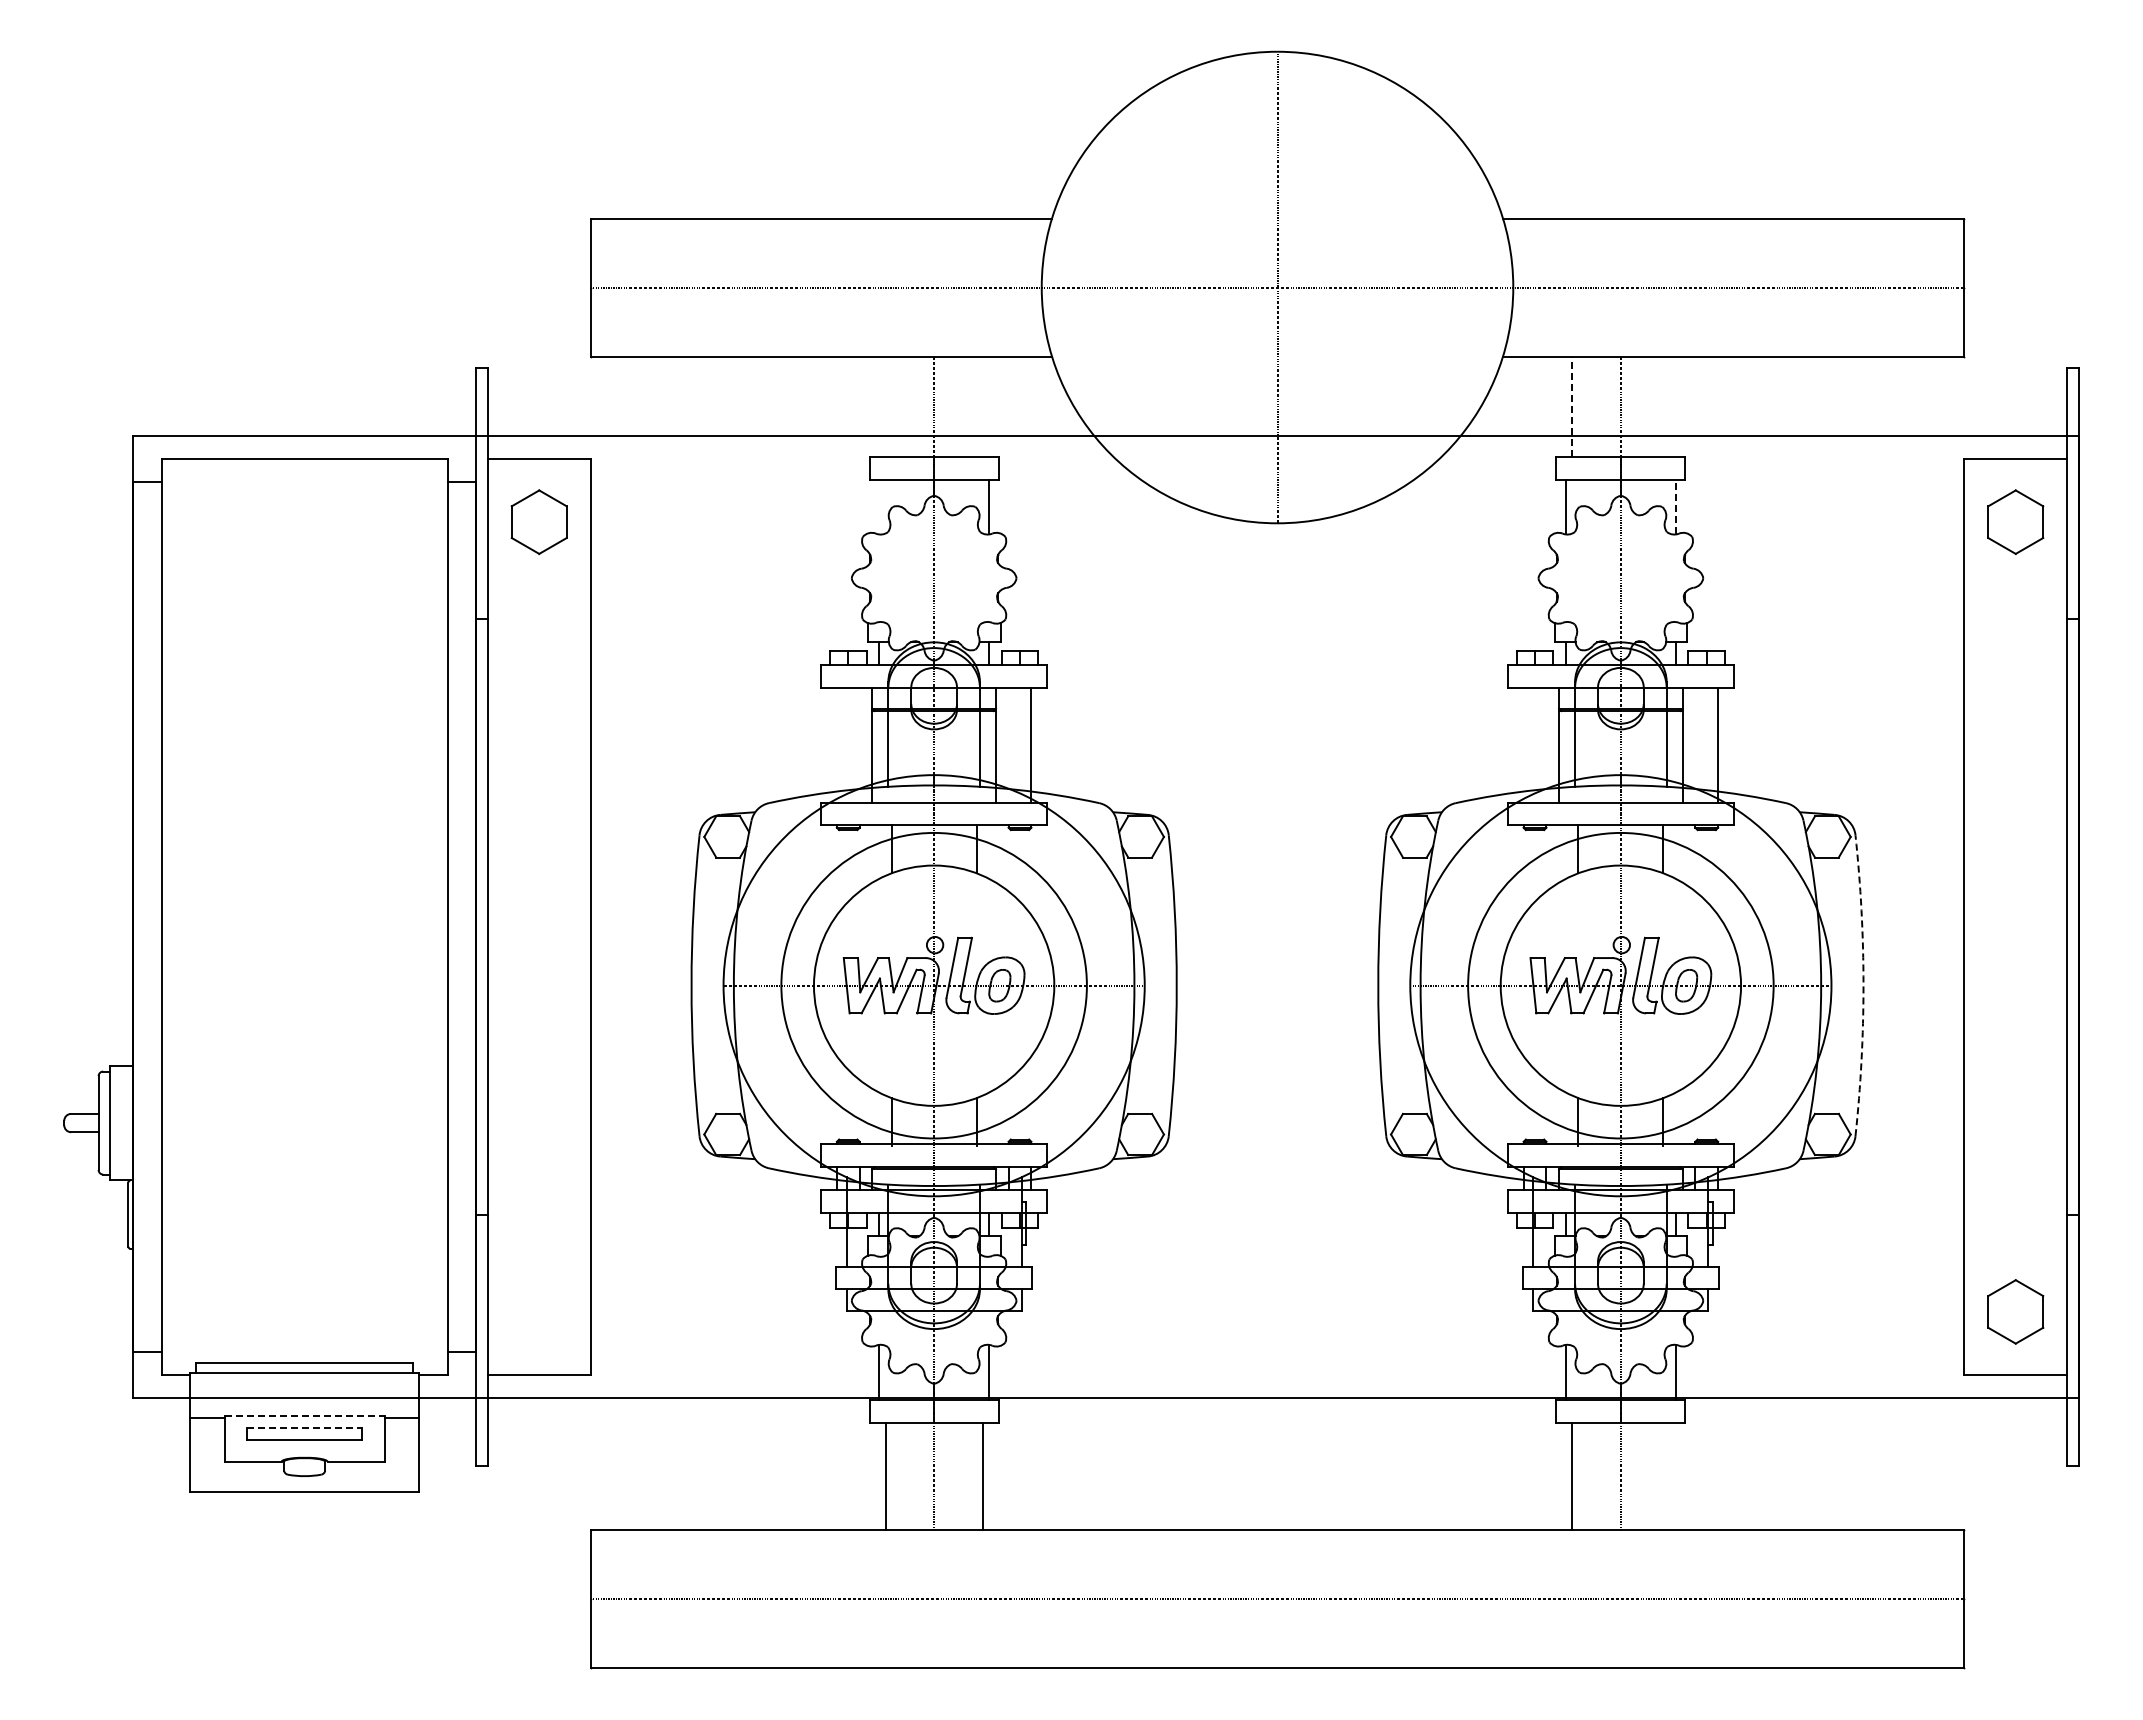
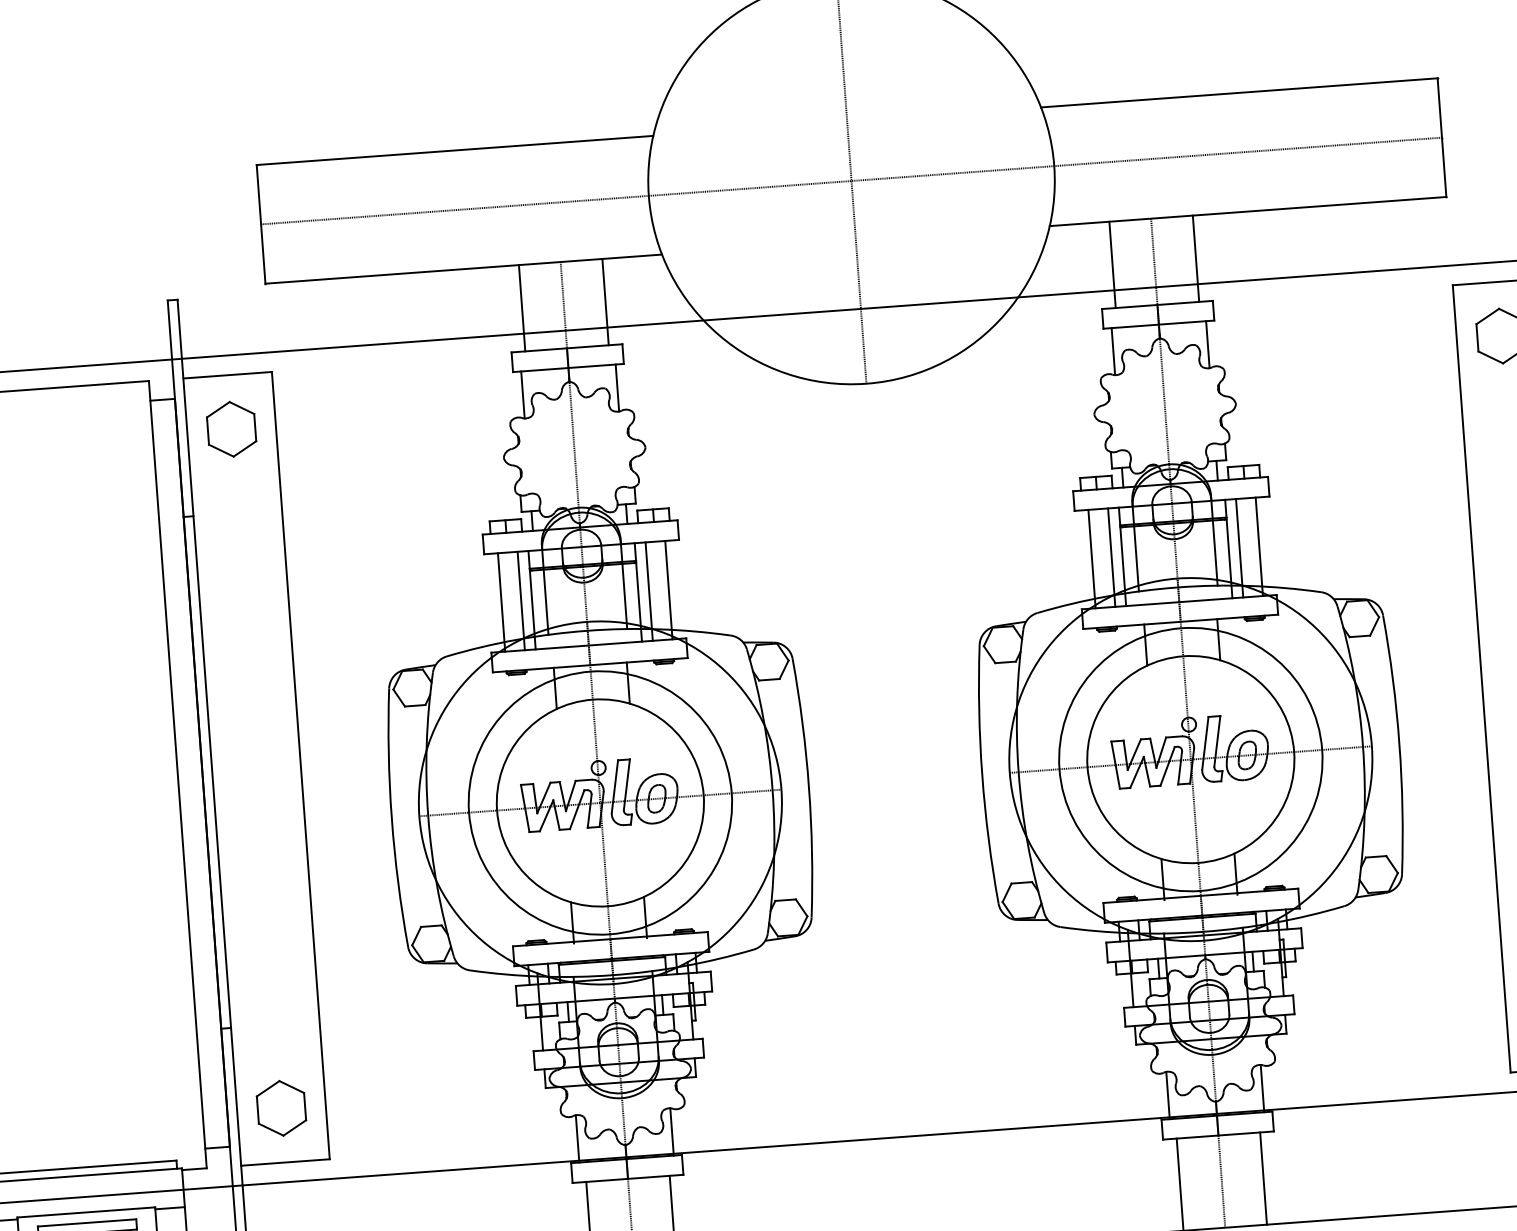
line: (885, 406) -> (522, 308), added
line: (982, 406) -> (605, 301), added
line: (1572, 406) -> (1112, 264), dashed -> solid
line: (1669, 406) -> (1196, 258), added
line: (879, 506) -> (523, 394), added
line: (1675, 506) -> (1207, 344), dashed -> solid
line: (836, 745) -> (501, 602), added
line: (859, 745) -> (521, 601), added
line: (1008, 745) -> (649, 591), added
line: (1523, 745) -> (1091, 559), added
line: (1546, 745) -> (1111, 557), added
line: (1695, 745) -> (1239, 548), added
arc: (1863, 985) -> (1399, 744), dashed -> solid
part: (538, 1311) -> (280, 1108), added
line: (305, 1415) -> (87, 1212), dashed -> solid
line: (305, 1427) -> (87, 1222), dashed -> solid
line: (1669, 1476) -> (1263, 1178), added

